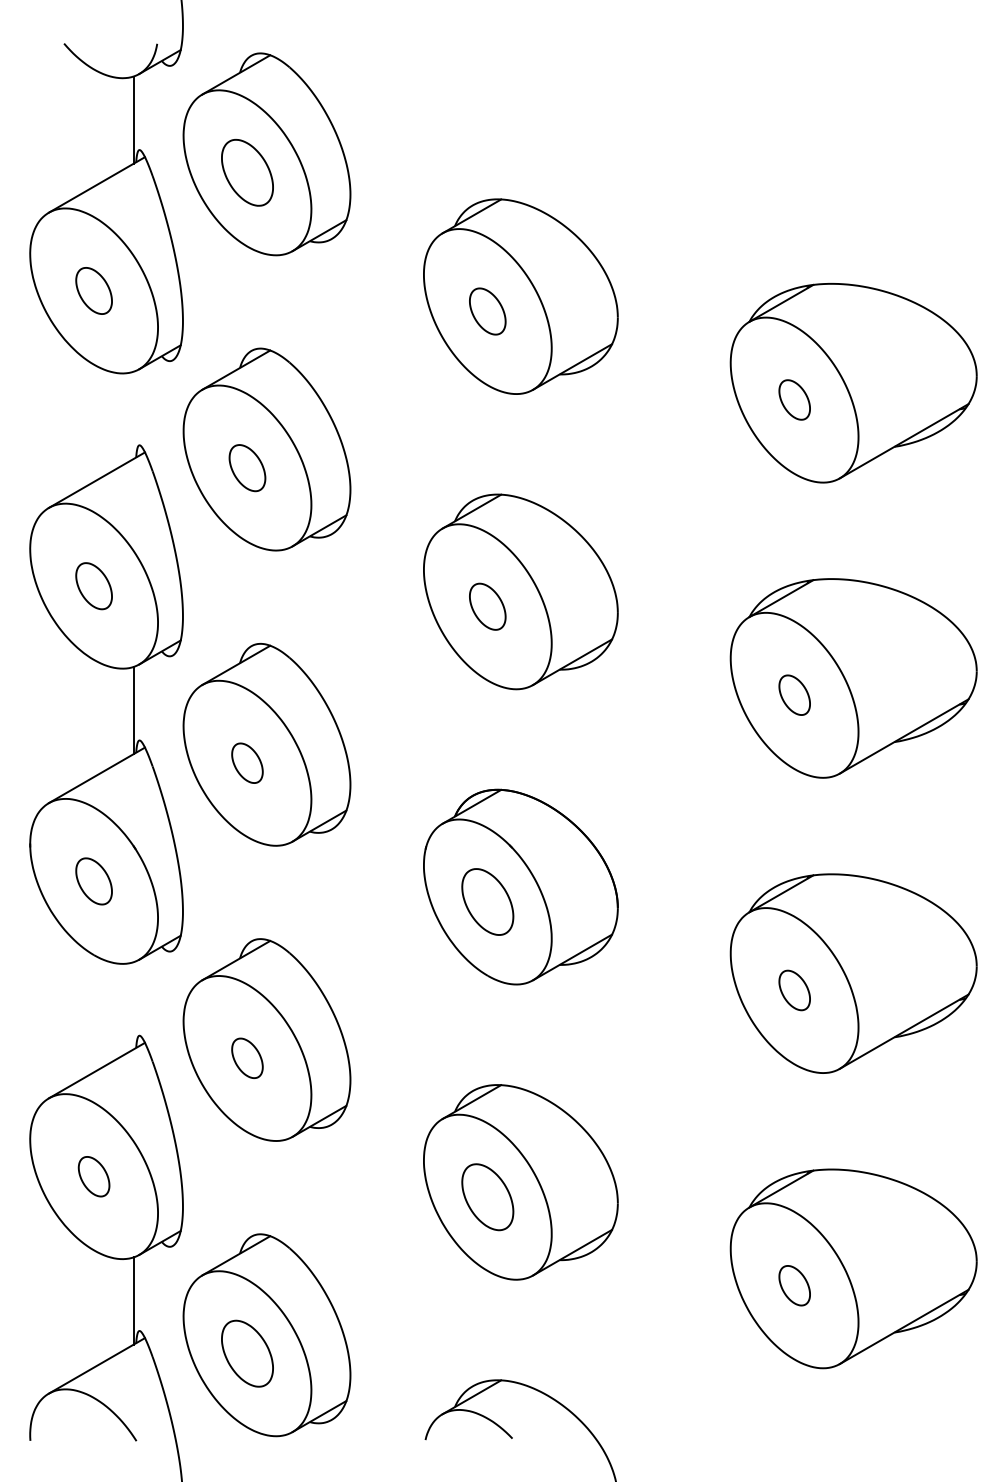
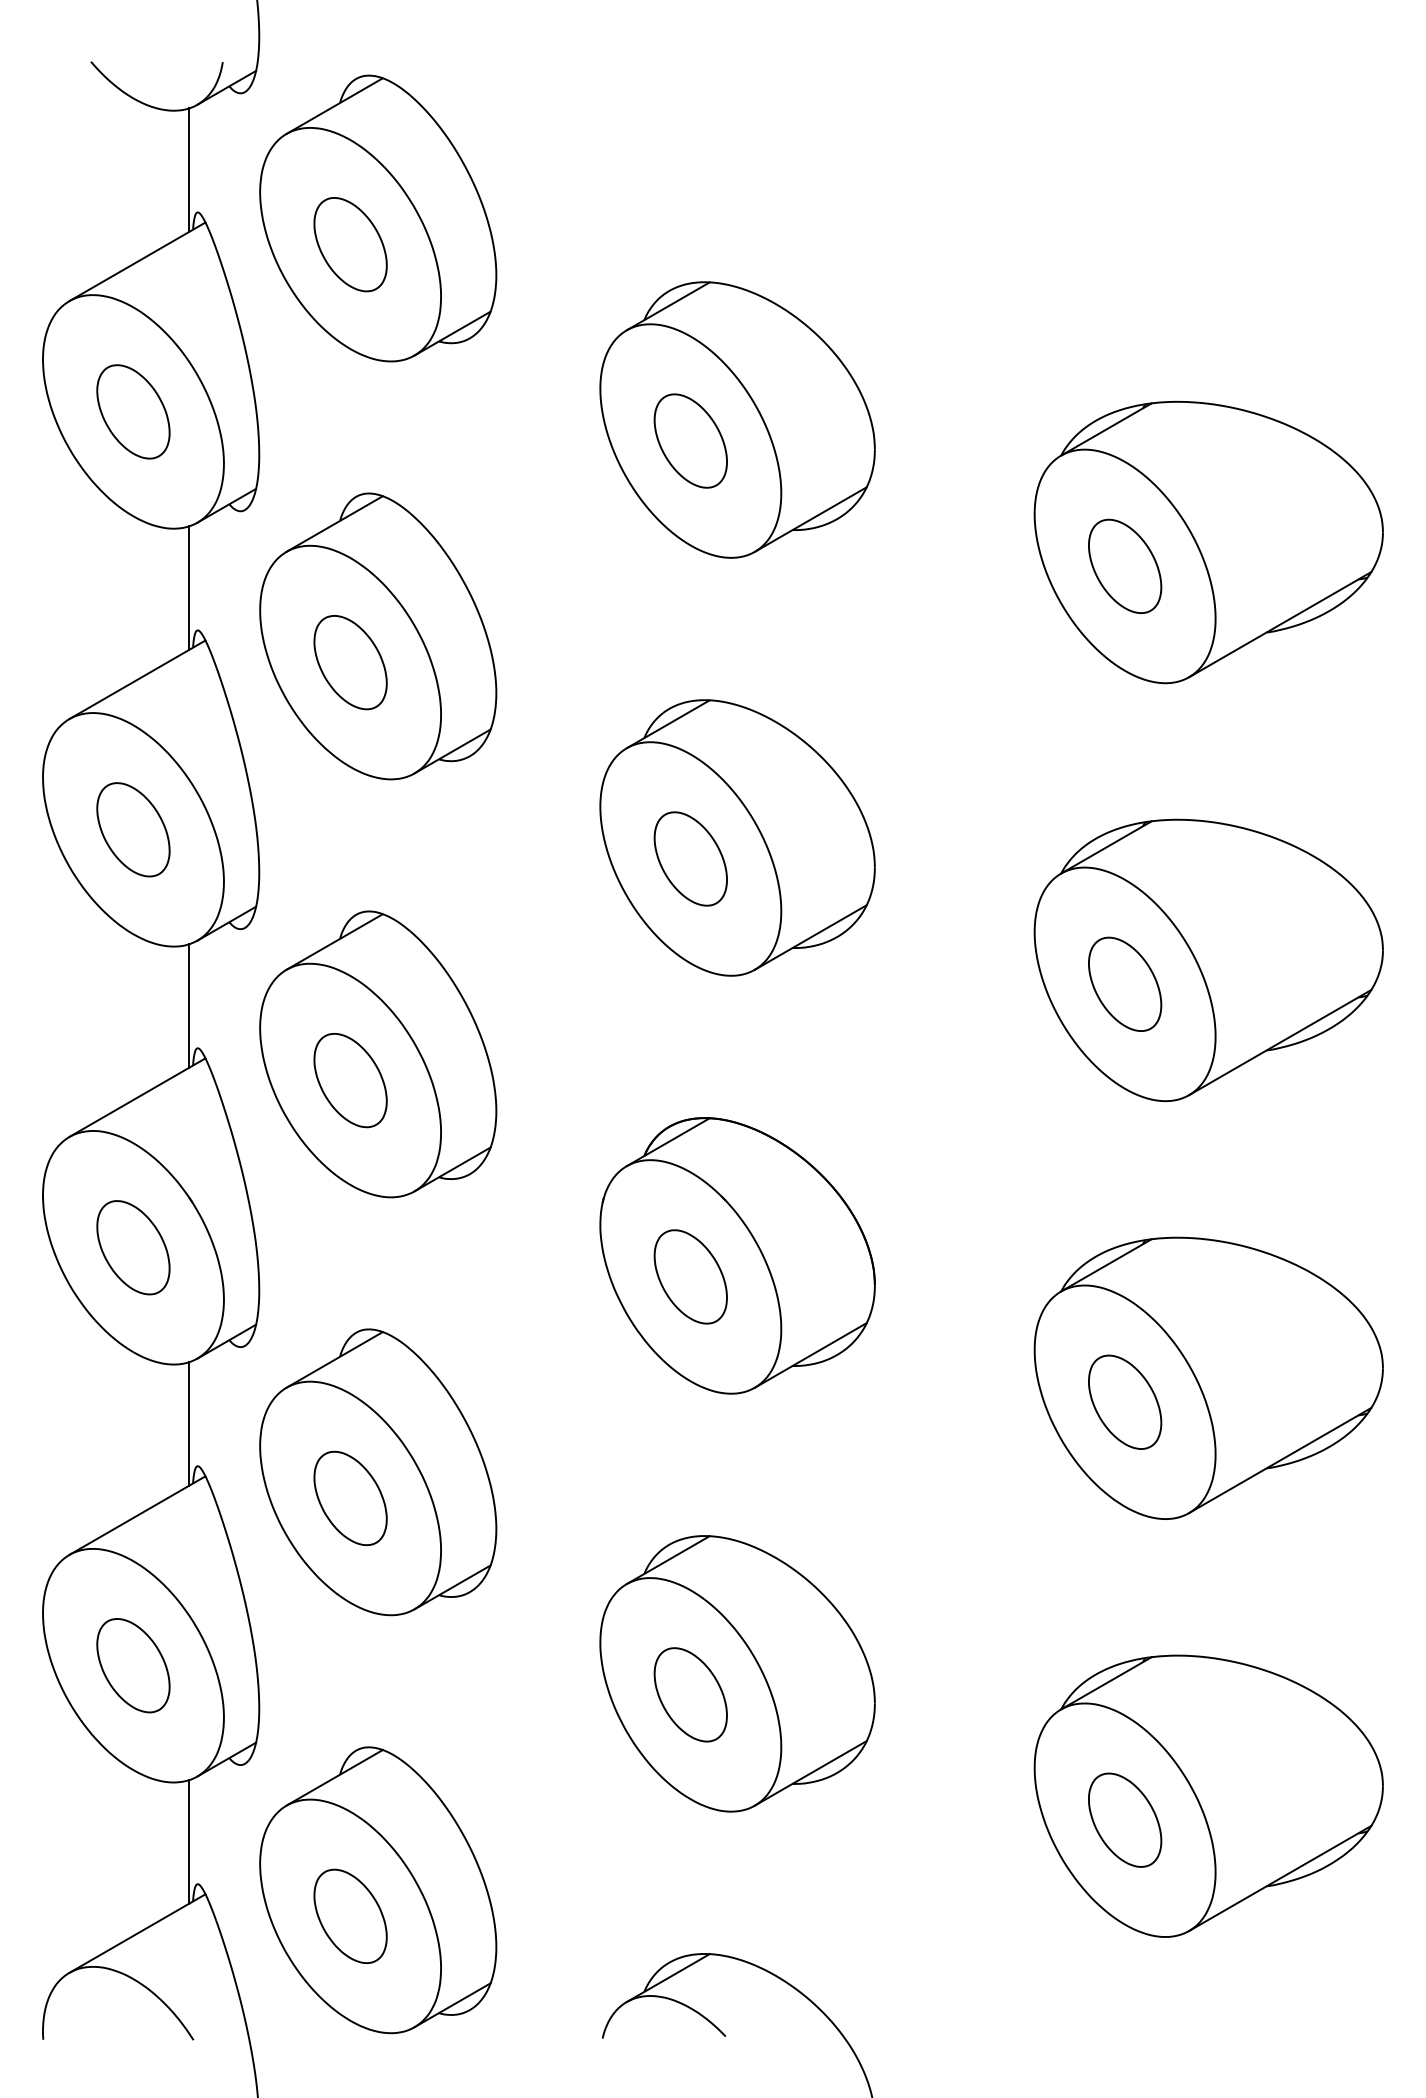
part: (94, 290) -> (133, 411), size x1.43
part: (487, 311) -> (690, 440), size x1.43
part: (794, 399) -> (1125, 565), size x1.67
line: (133, 414) -> (189, 587), added
part: (247, 467) -> (350, 662), size x1.43
part: (94, 585) -> (133, 829), size x1.43
part: (487, 606) -> (690, 858), size x1.43
part: (794, 694) -> (1125, 983), size x1.67
part: (247, 763) -> (350, 1080), size x1.67
part: (94, 881) -> (133, 1247), size x1.43
part: (794, 990) -> (1125, 1401), size x1.67
line: (133, 1005) -> (189, 1423), added
part: (247, 1057) -> (350, 1497), size x1.67
part: (94, 1176) -> (133, 1665), size x1.67
part: (794, 1285) -> (1125, 1819), size x1.67

